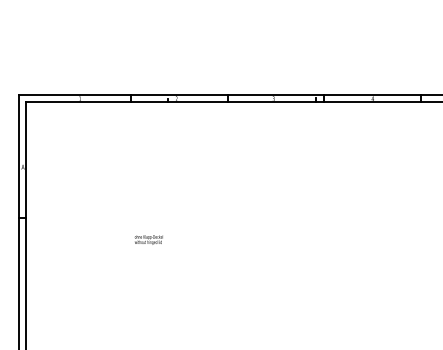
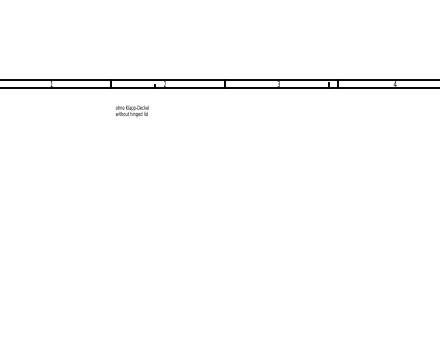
text: (148, 239) -> (131, 110), moved

